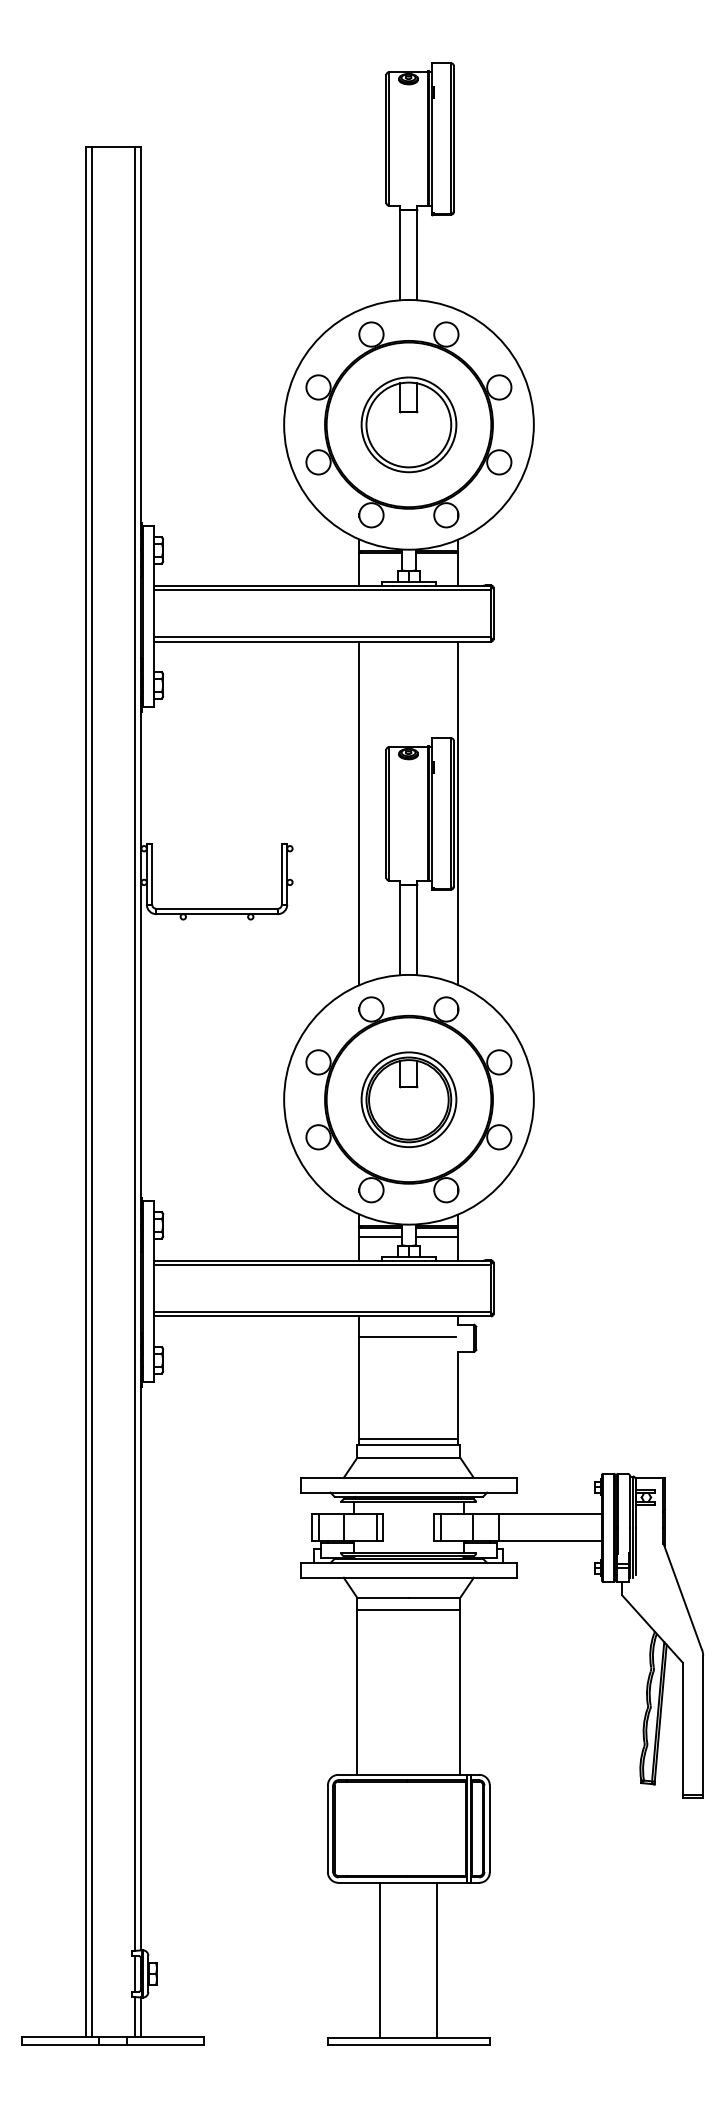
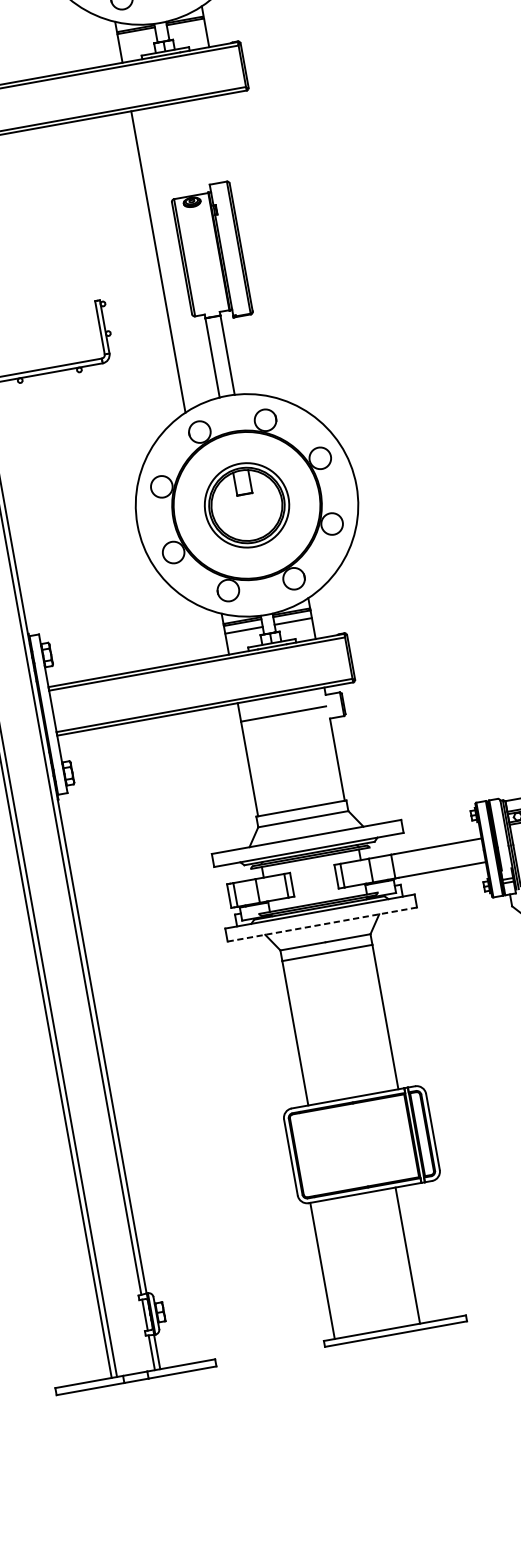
line: (458, 813) -> (245, 246), removed
line: (408, 1439) -> (300, 803), removed
line: (408, 1577) -> (321, 924), solid -> dashed
line: (380, 1960) -> (322, 1270), moved

